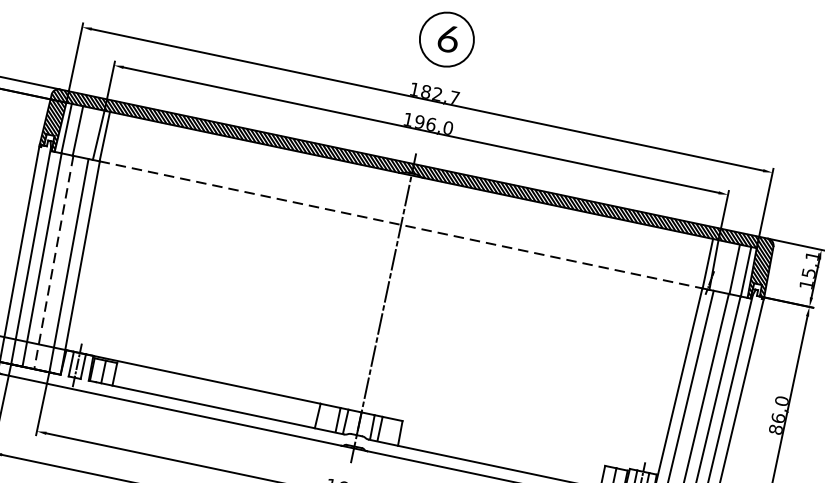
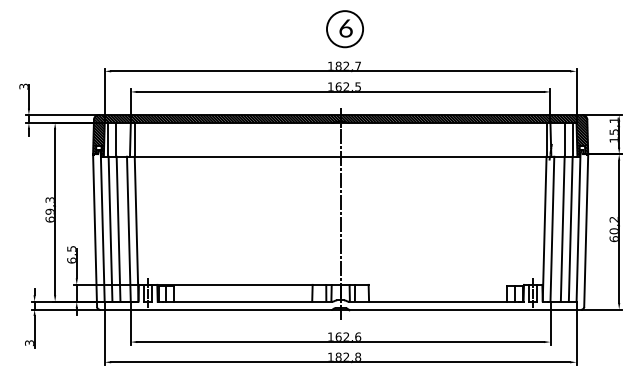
text: (434, 124) -> (348, 86), 196,0 -> 162,5
line: (402, 224) -> (341, 156), dashed -> solid
line: (53, 262) -> (118, 229), dashed -> solid
text: (777, 415) -> (613, 229), 86,0 -> 60,2

